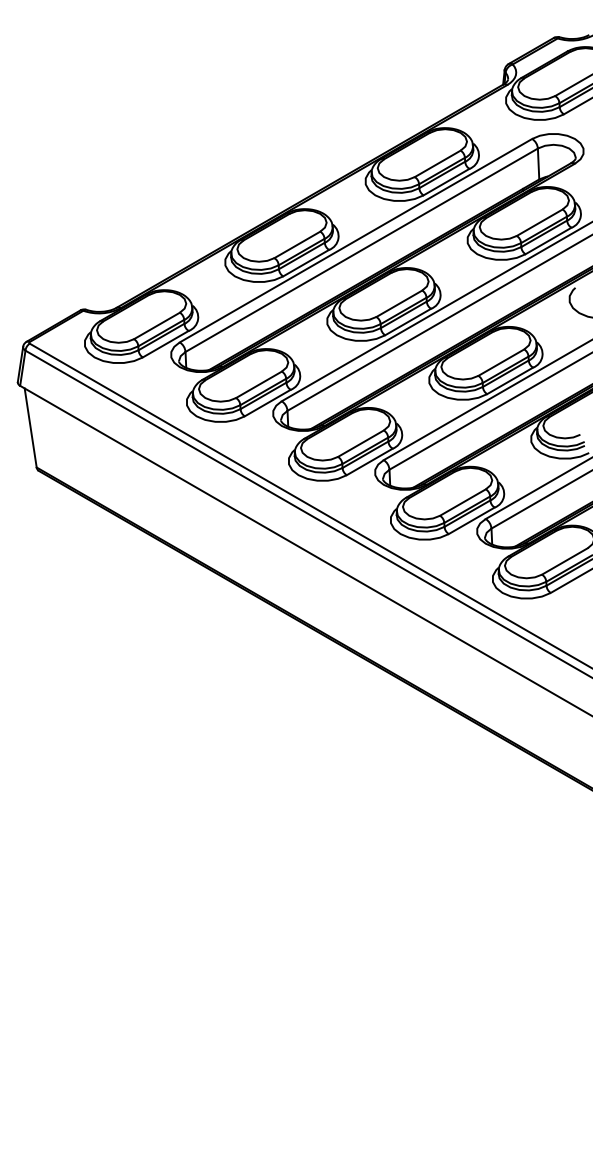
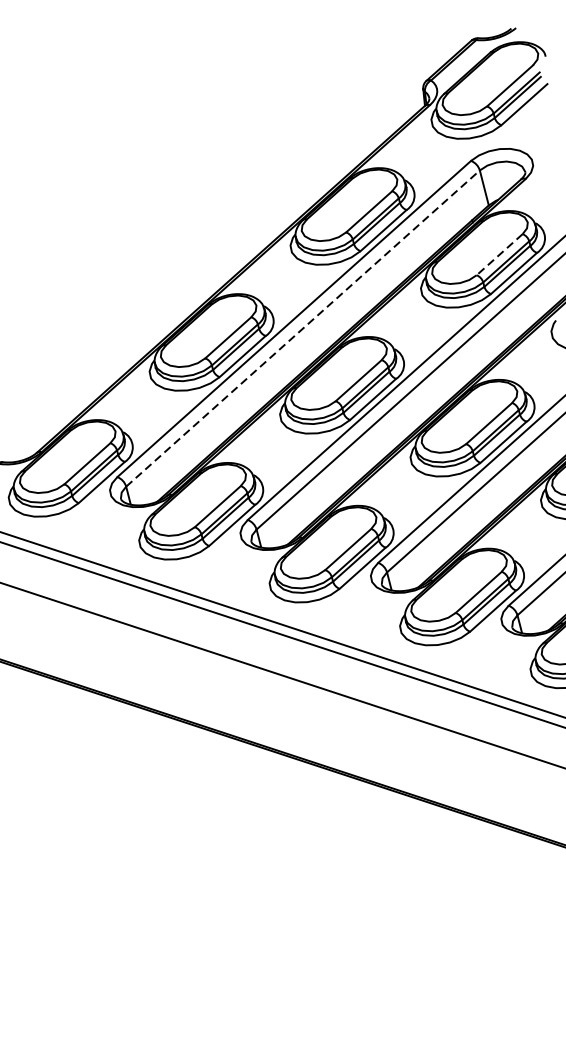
line: (539, 222) -> (499, 254), solid -> dashed
line: (362, 250) -> (303, 328), solid -> dashed

